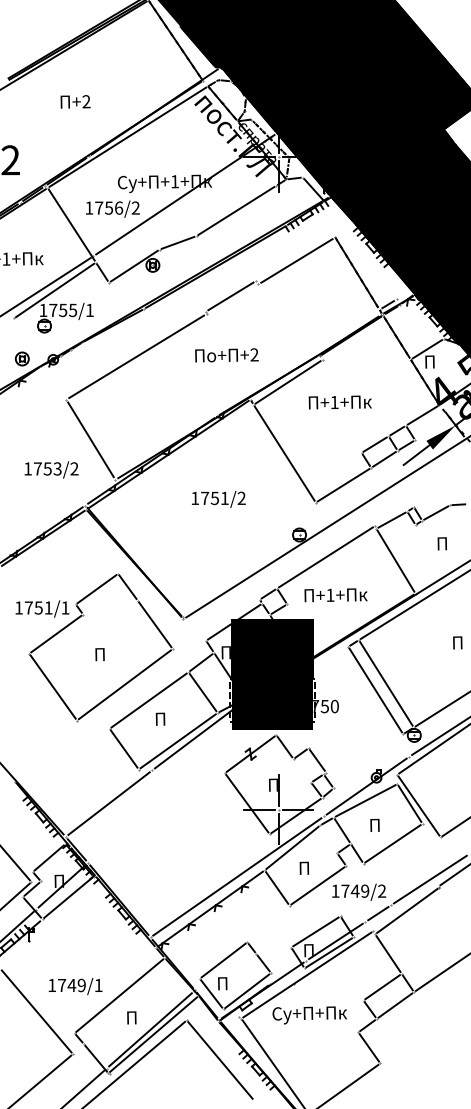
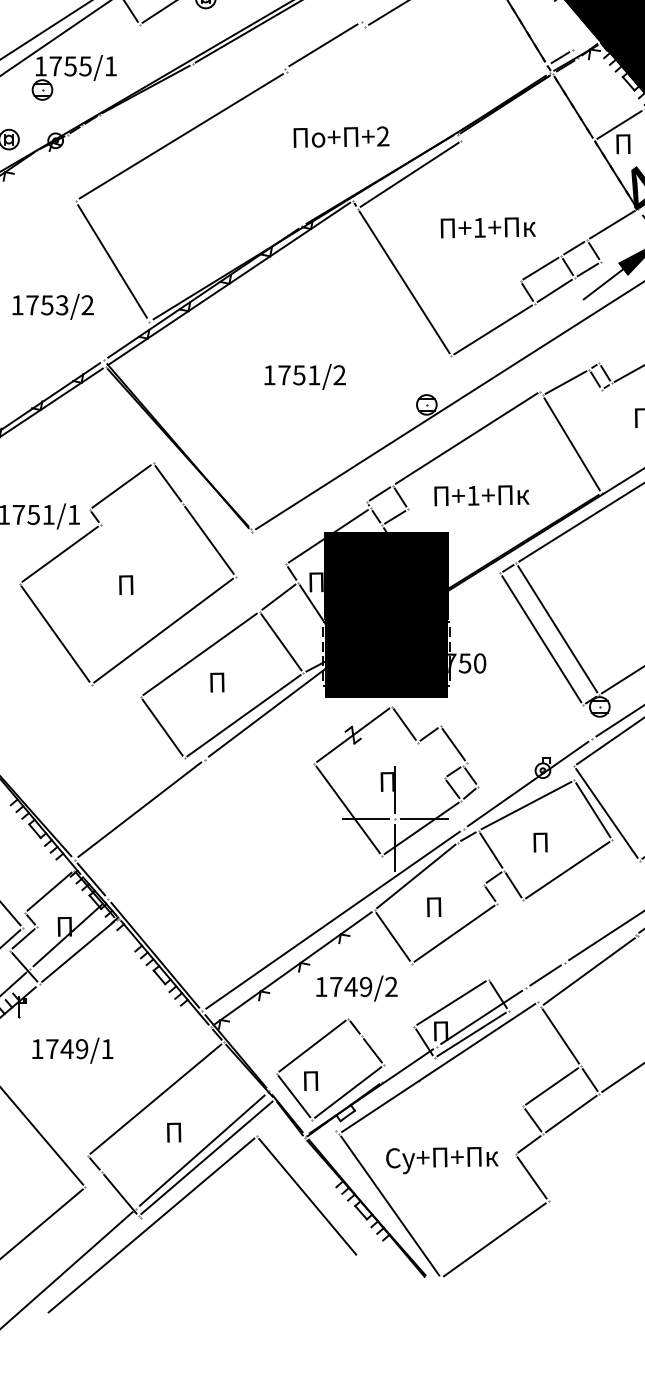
text: (226, 355) -> (340, 137), moved
text: (339, 402) -> (487, 227), moved
text: (218, 498) -> (304, 375), moved
text: (359, 891) -> (357, 987), moved
text: (75, 986) -> (72, 1050), moved
text: (309, 1015) -> (441, 1160), moved

